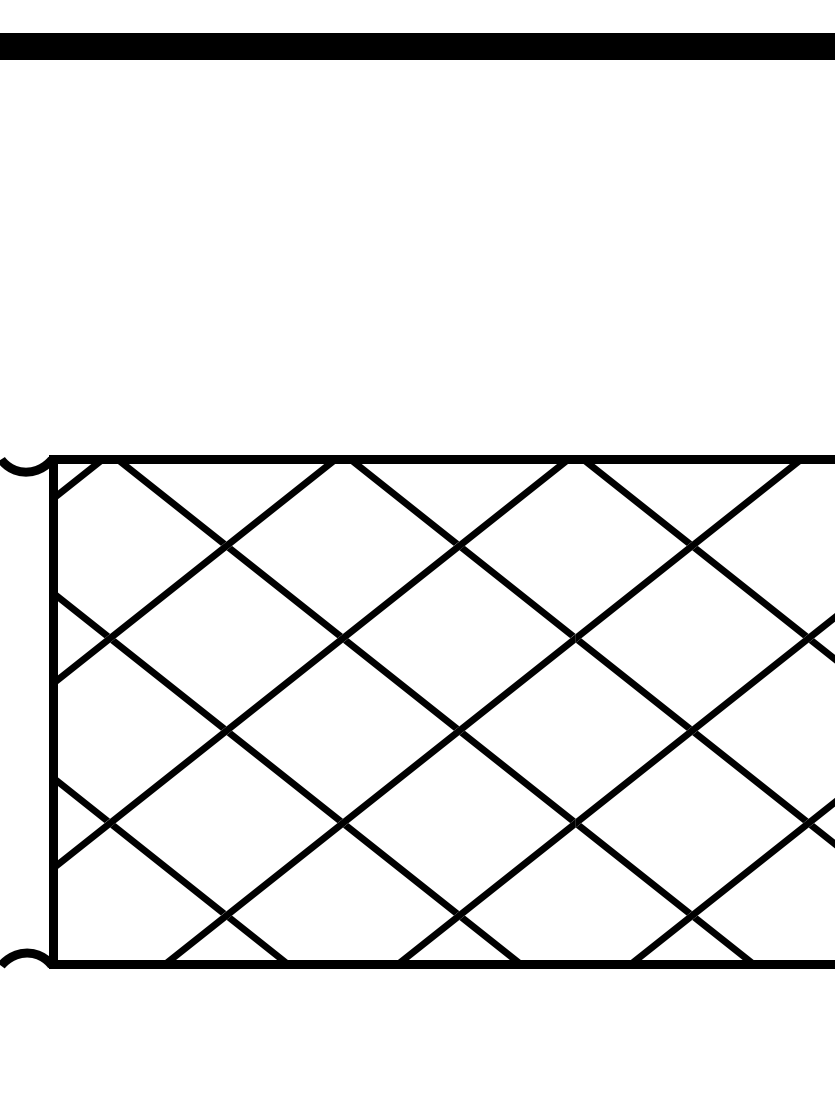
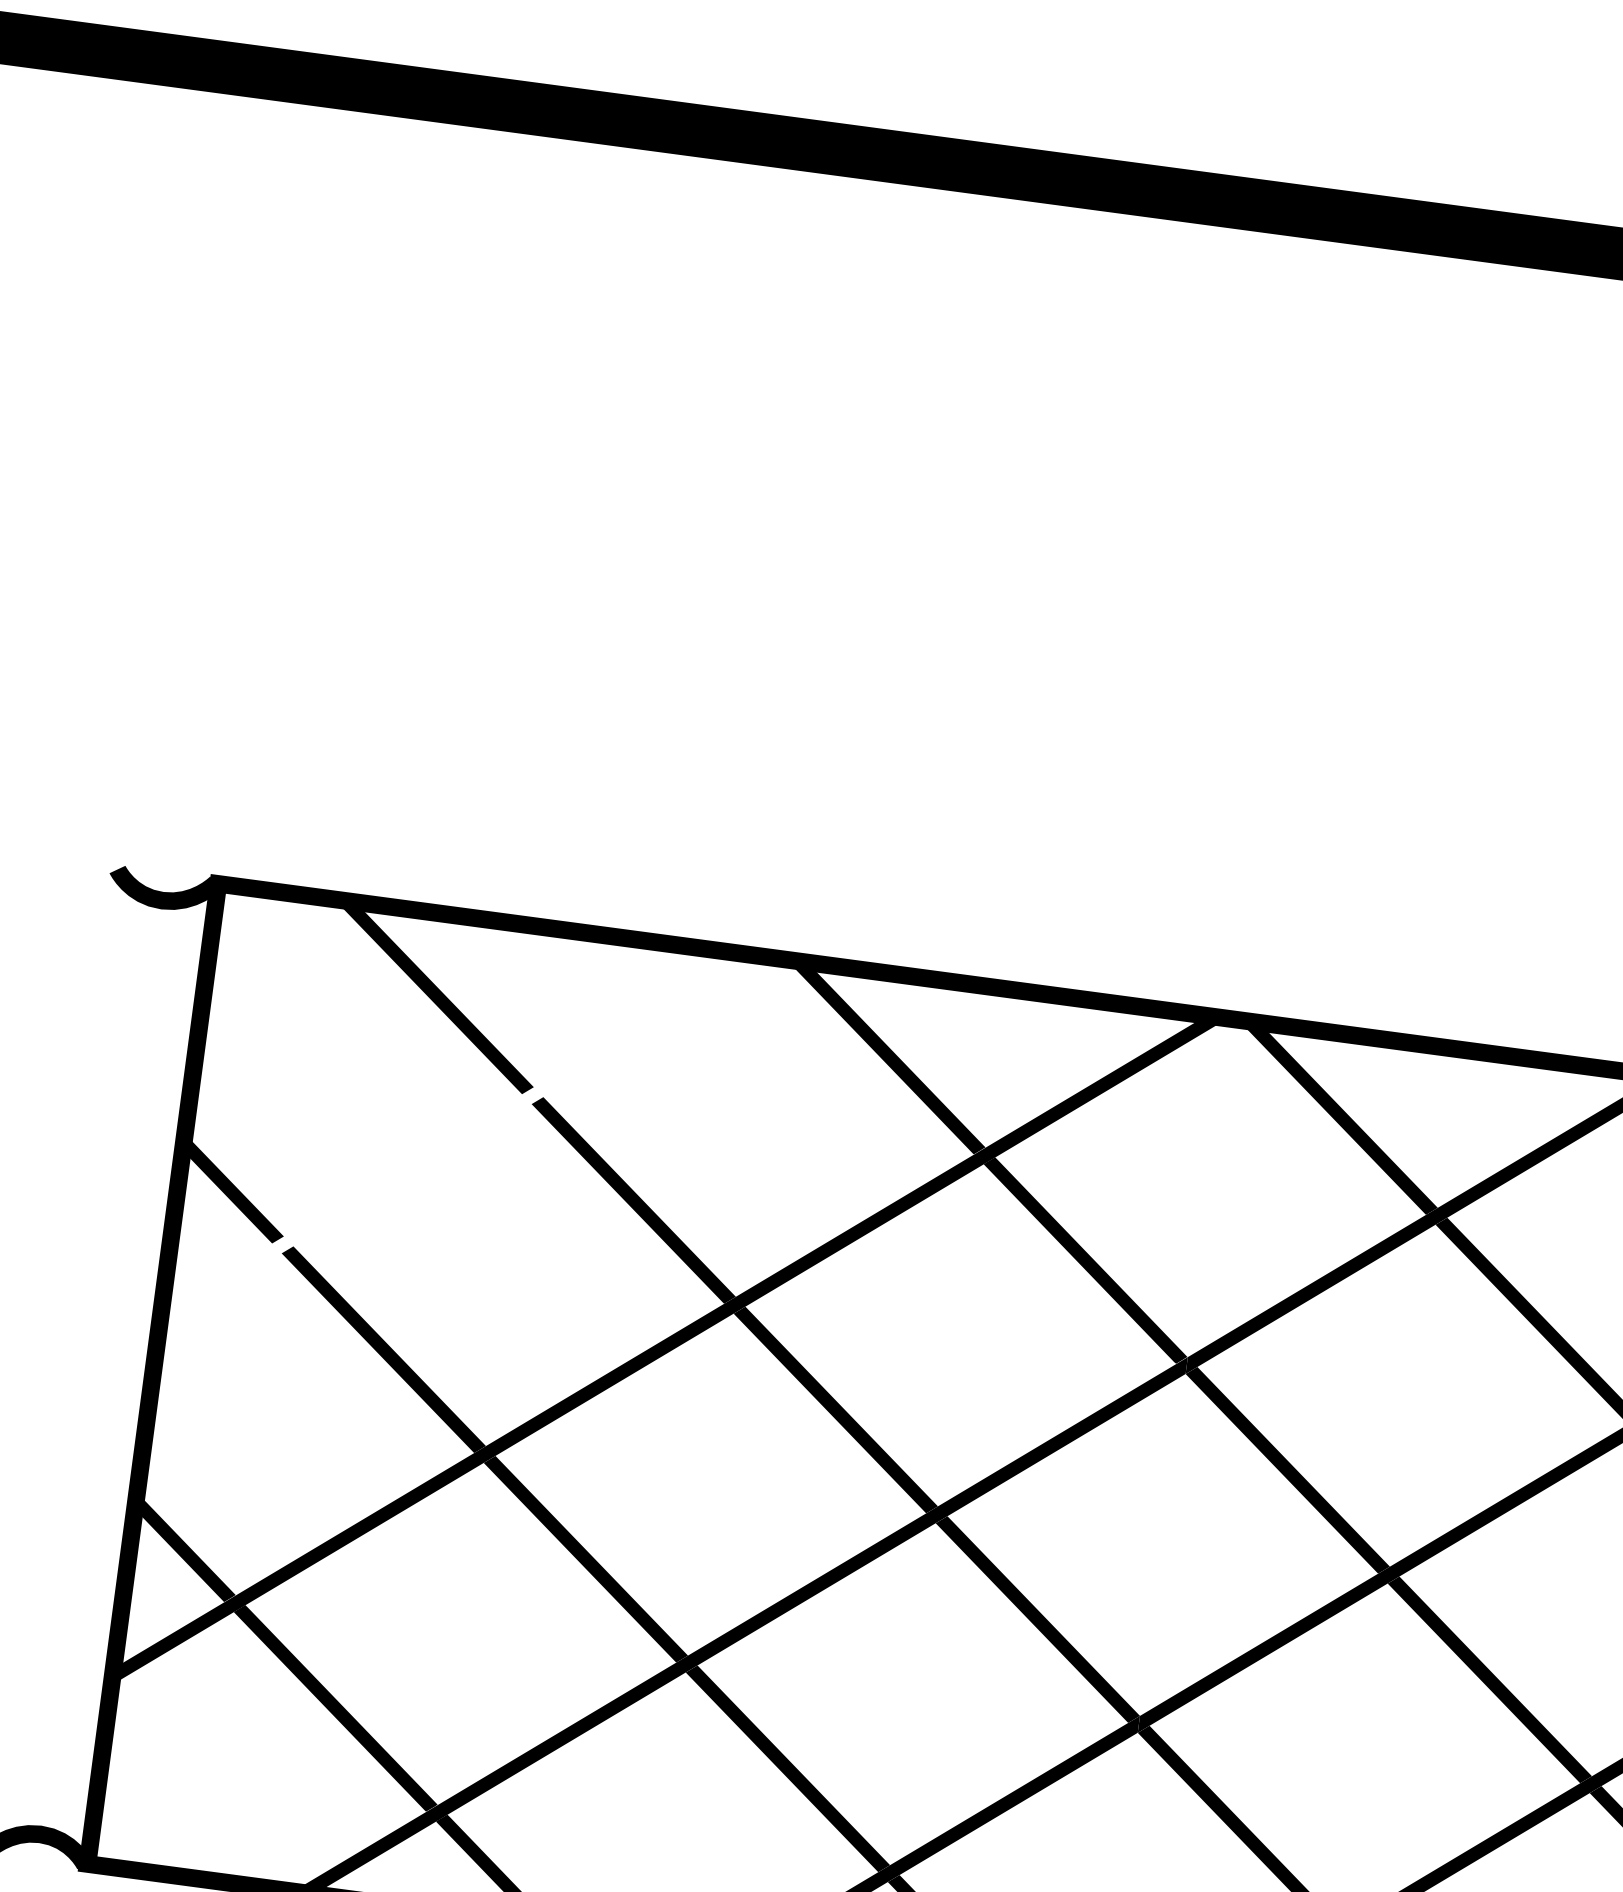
fill: (80, 481) -> (265, 932), removed
fill: (196, 573) -> (467, 1141), removed

